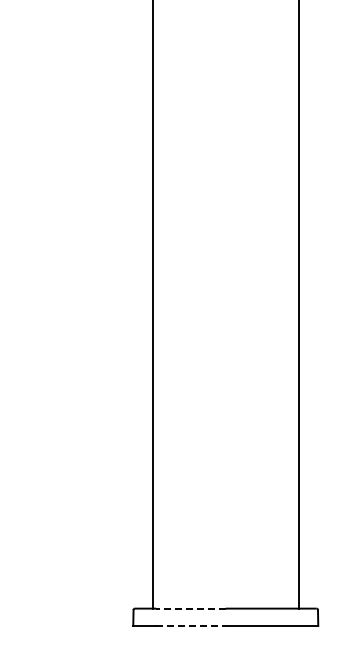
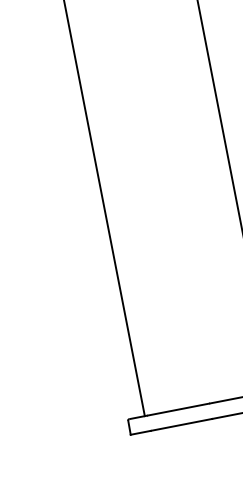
line: (190, 608) -> (178, 409), dashed -> solid
line: (190, 626) -> (181, 425), dashed -> solid

